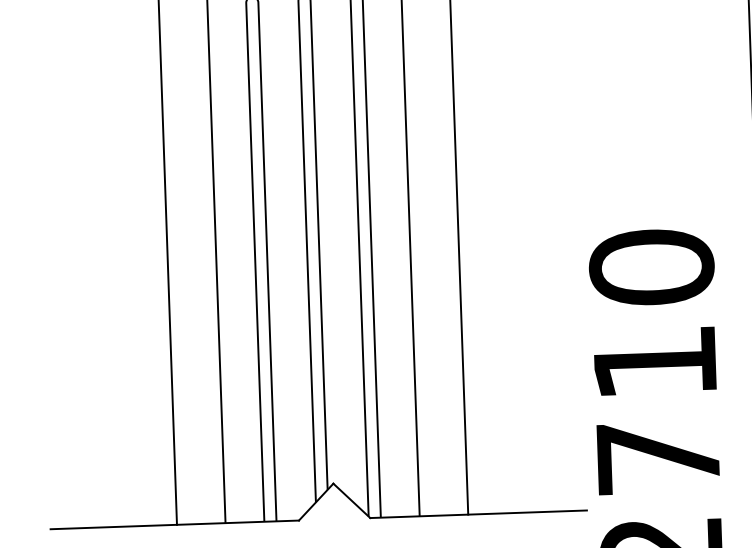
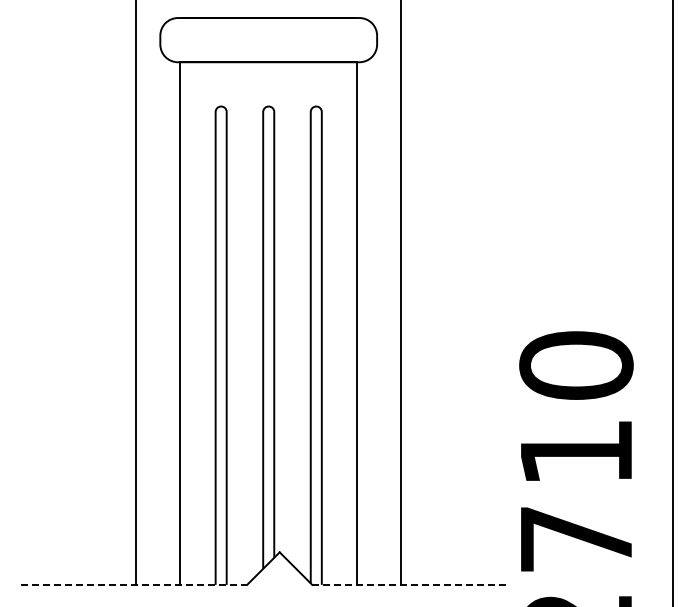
line: (478, 513) -> (410, 584), solid -> dashed
line: (175, 524) -> (134, 584), solid -> dashed

